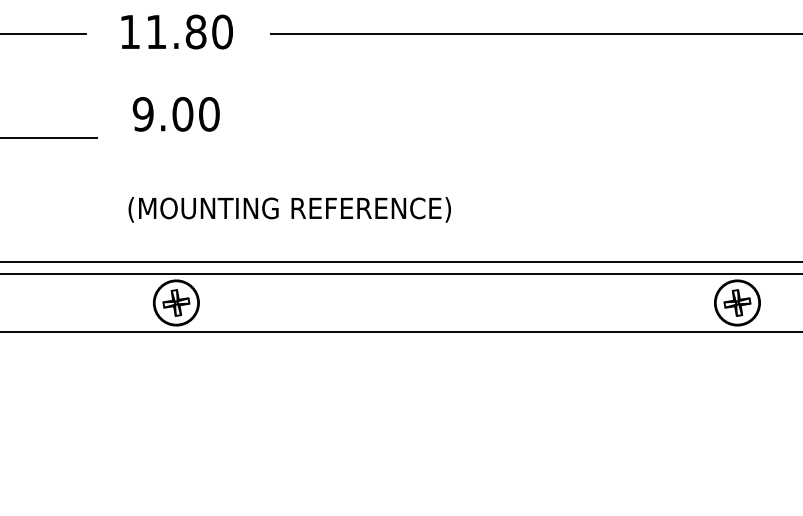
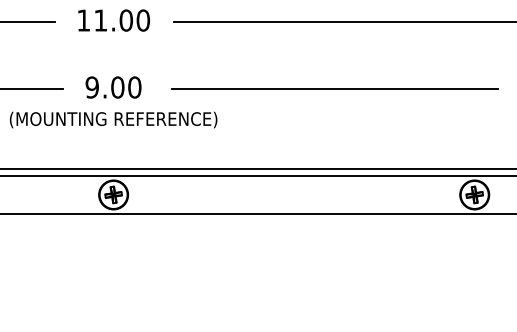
text: (196, 31) -> (126, 20), 11.80 -> 11.00
text: (176, 114) -> (113, 87), moved
line: (519, 137) -> (334, 88), added
text: (289, 209) -> (113, 119), moved

